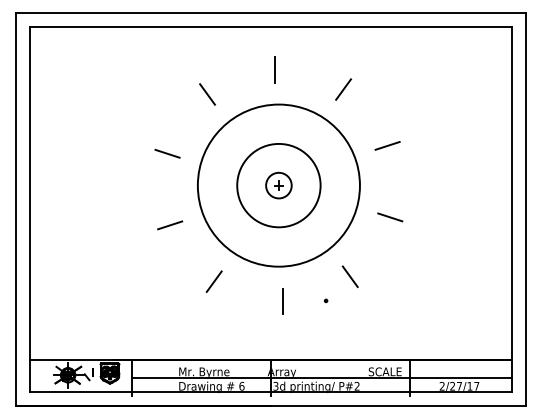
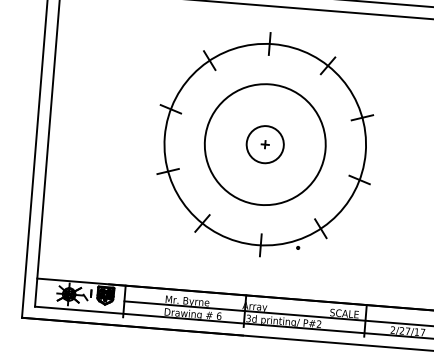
circle: (278, 185) -> (264, 144), size x1.43
circle: (278, 185) -> (264, 144), size x1.67
circle: (278, 185) -> (264, 144), size x1.67

